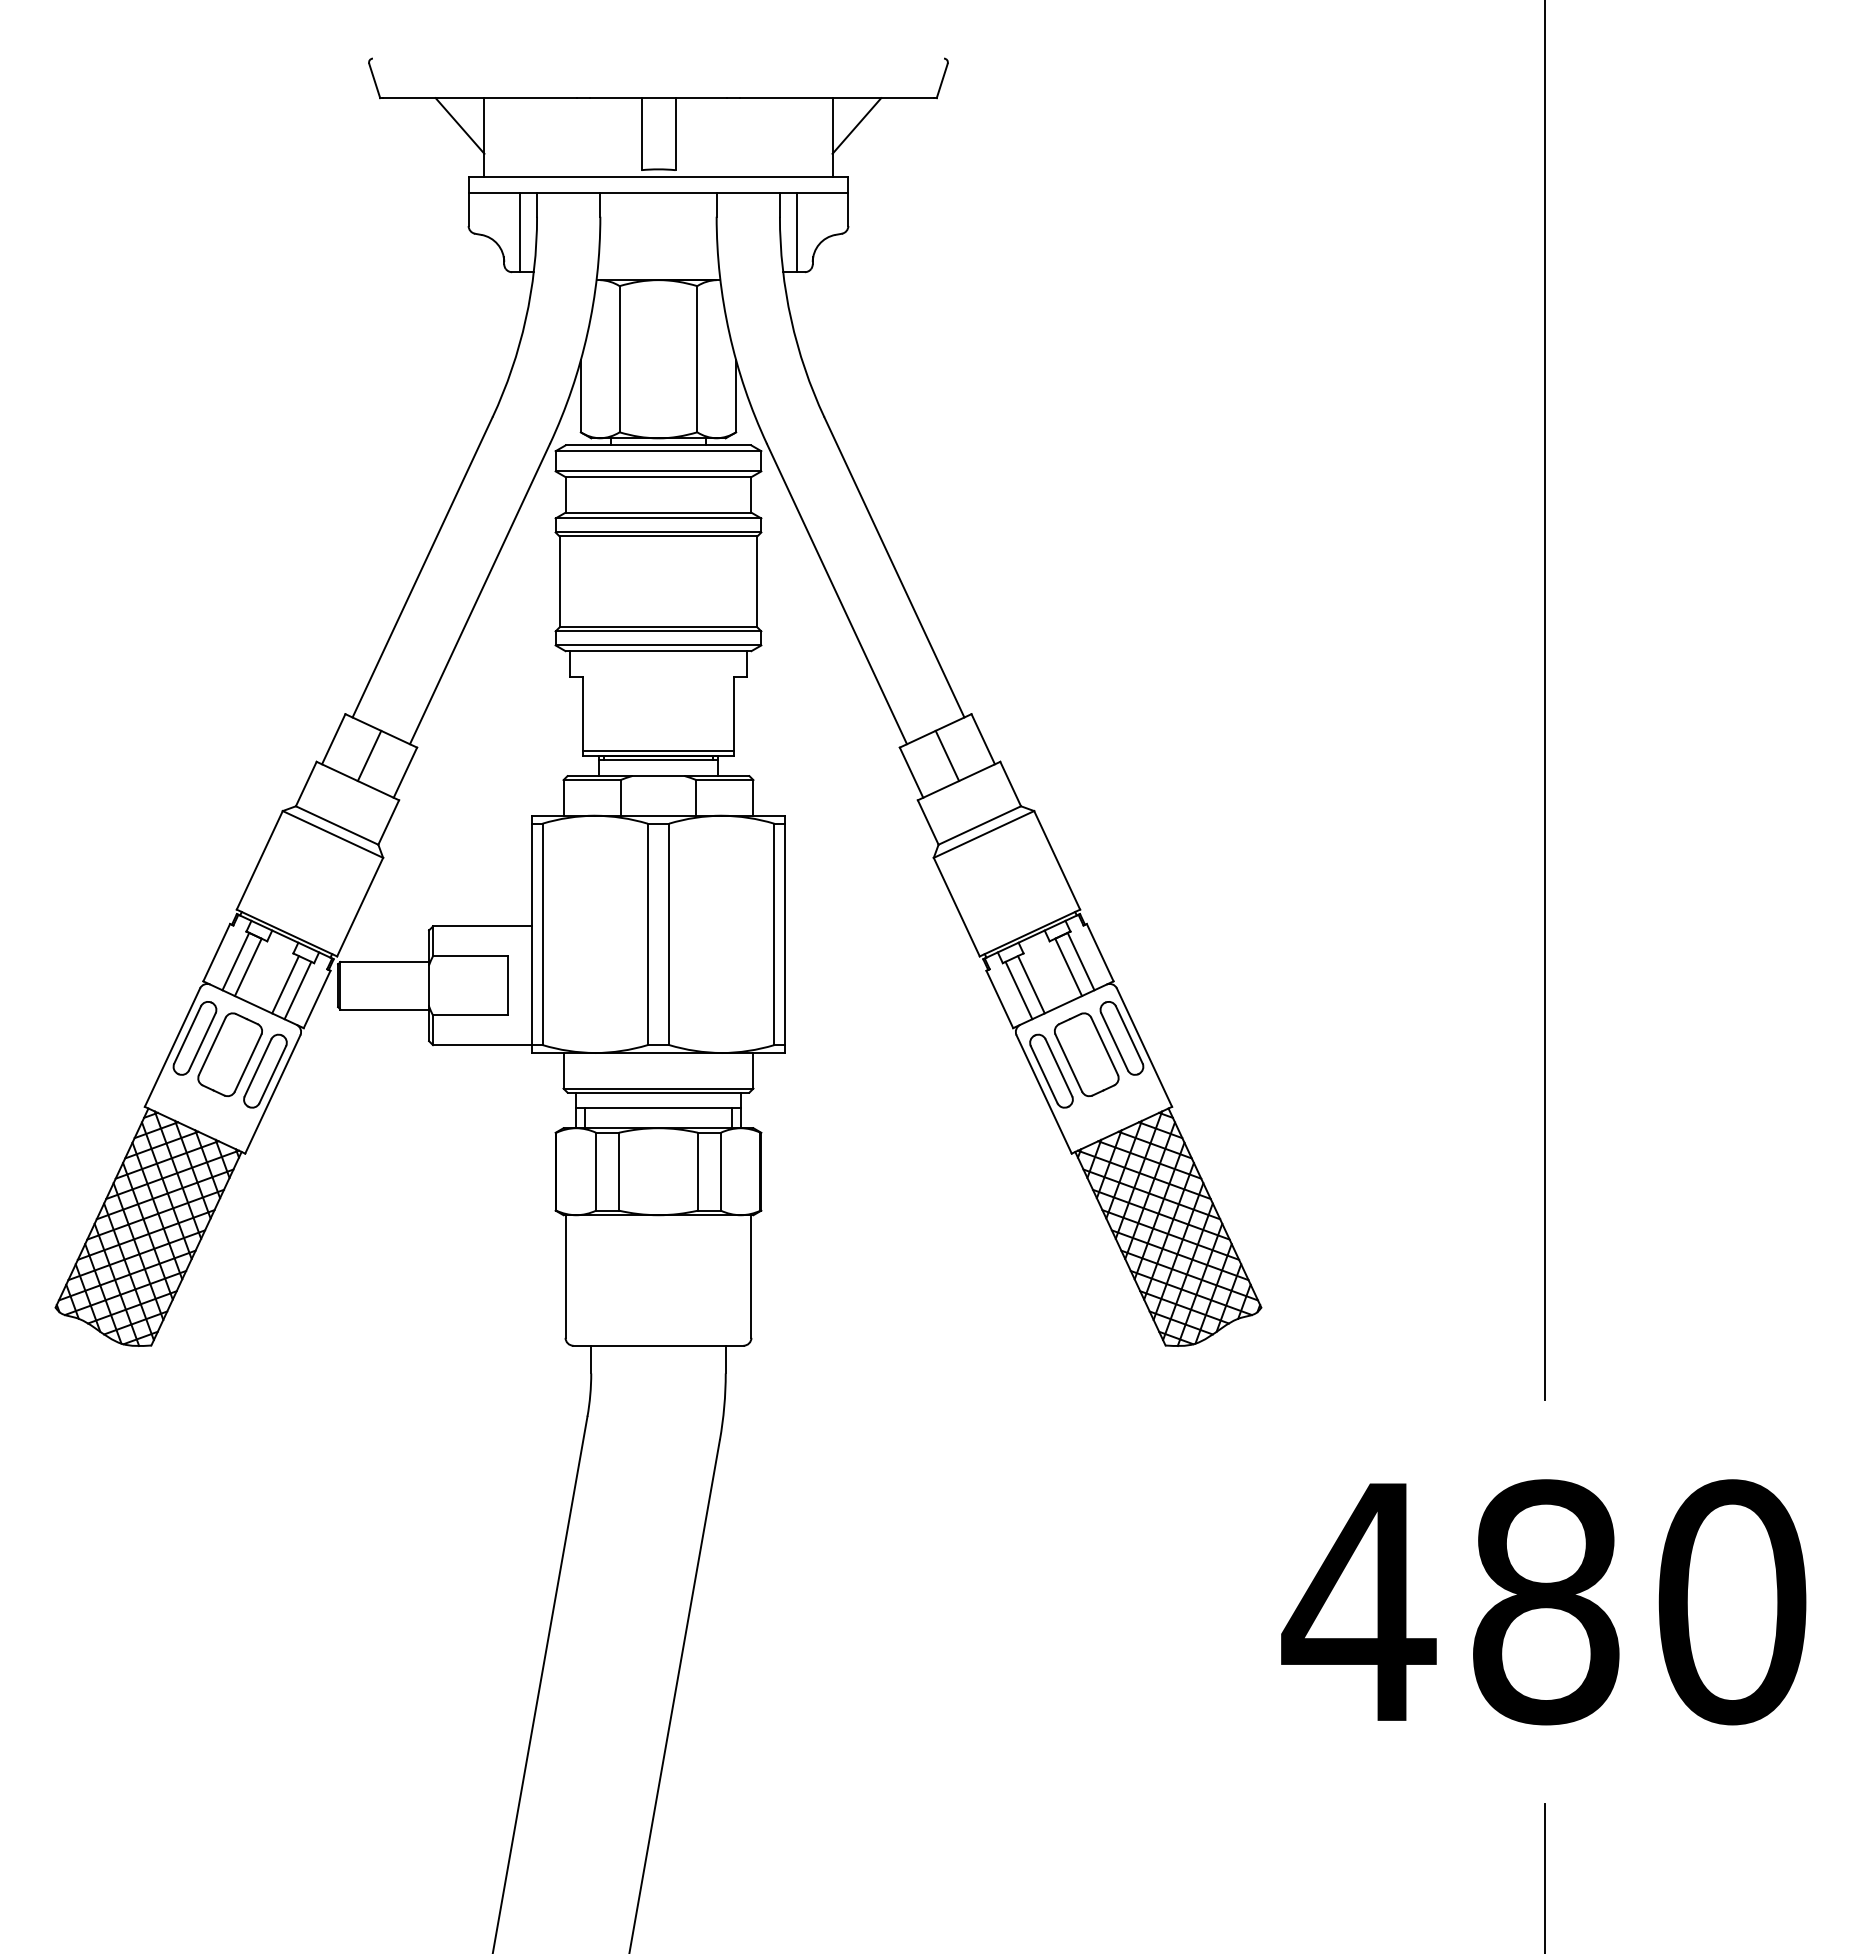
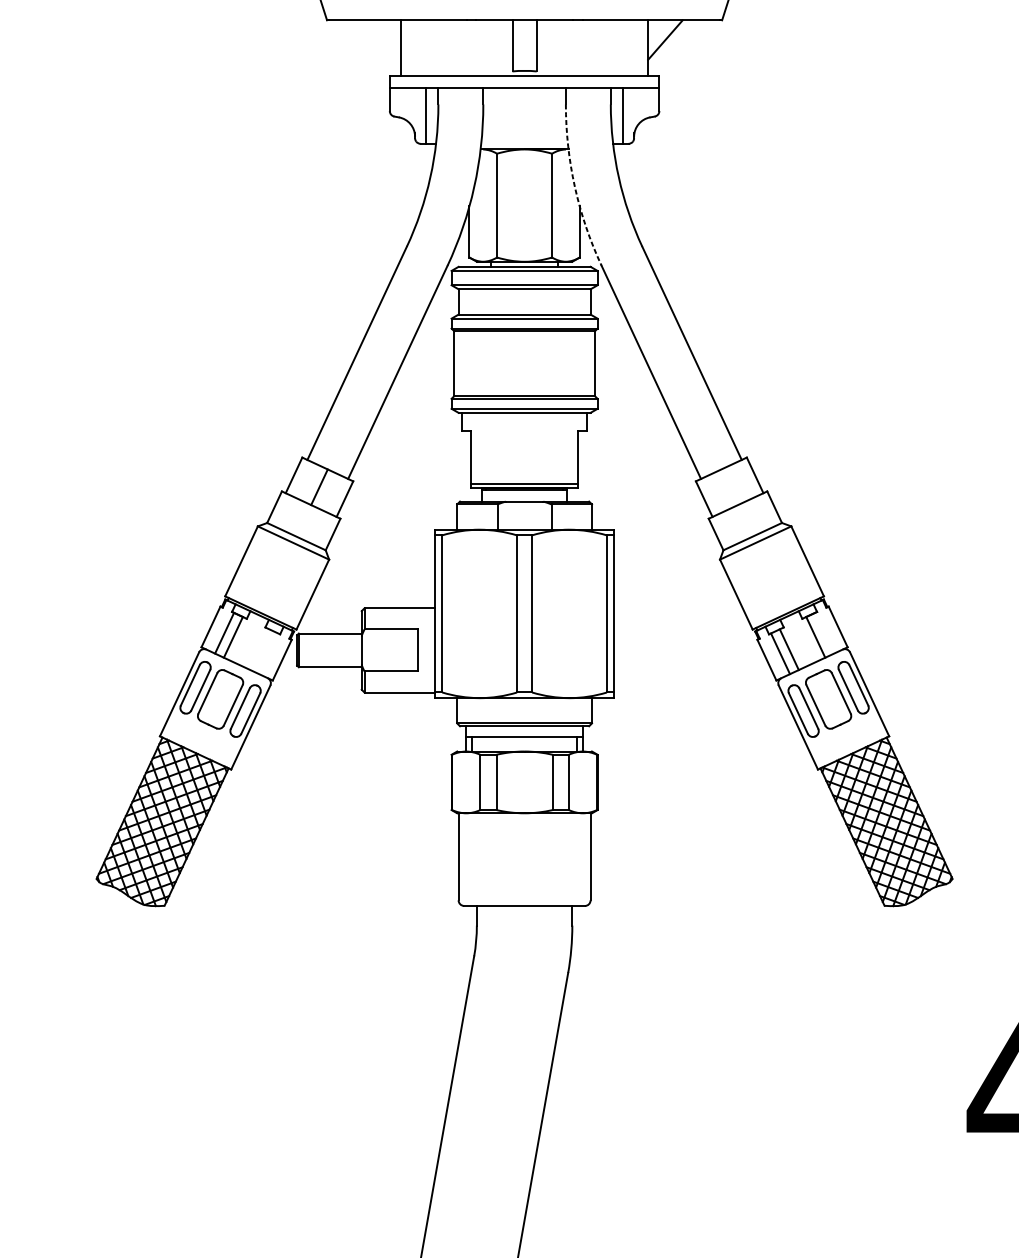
line: (459, 125) -> (383, 39), removed
arc: (729, 333) -> (575, 187), solid -> dashed
line: (947, 755) -> (729, 486), removed
line: (1080, 961) -> (824, 633), removed
line: (285, 984) -> (259, 649), removed
line: (297, 990) -> (268, 653), removed

